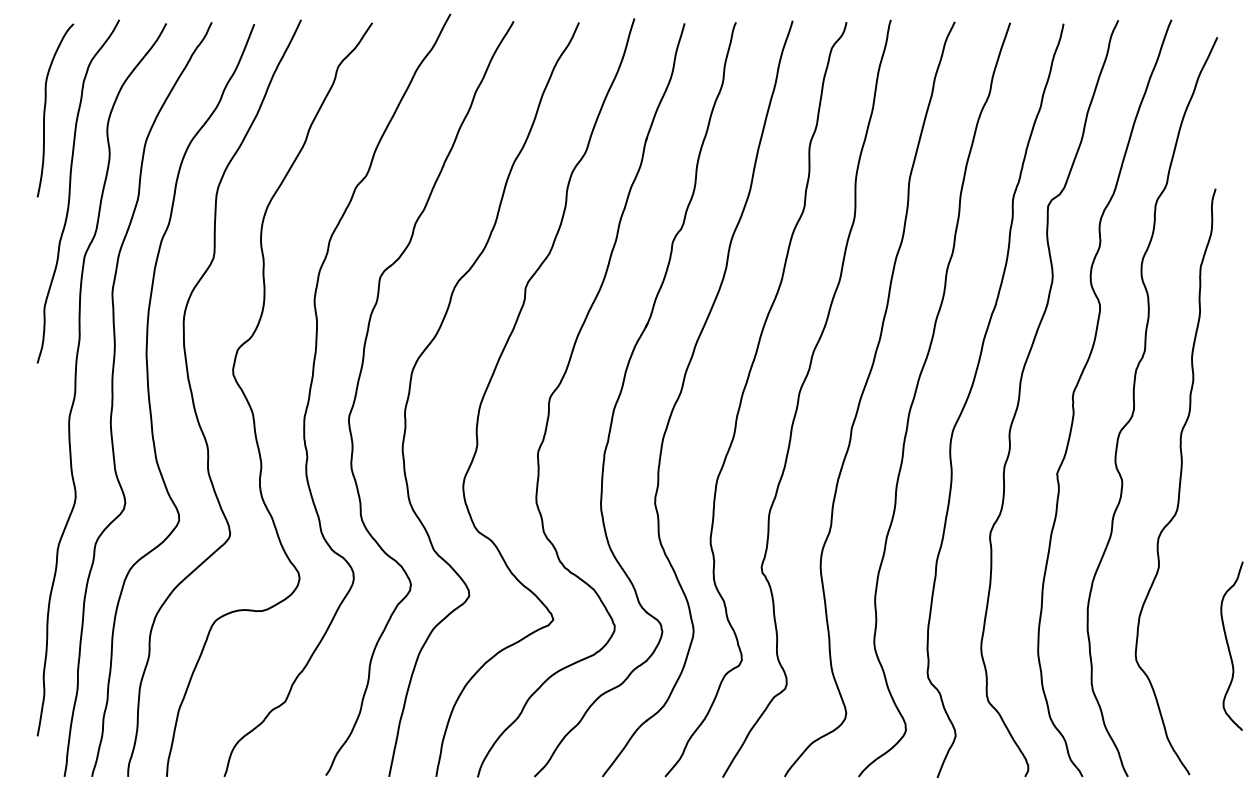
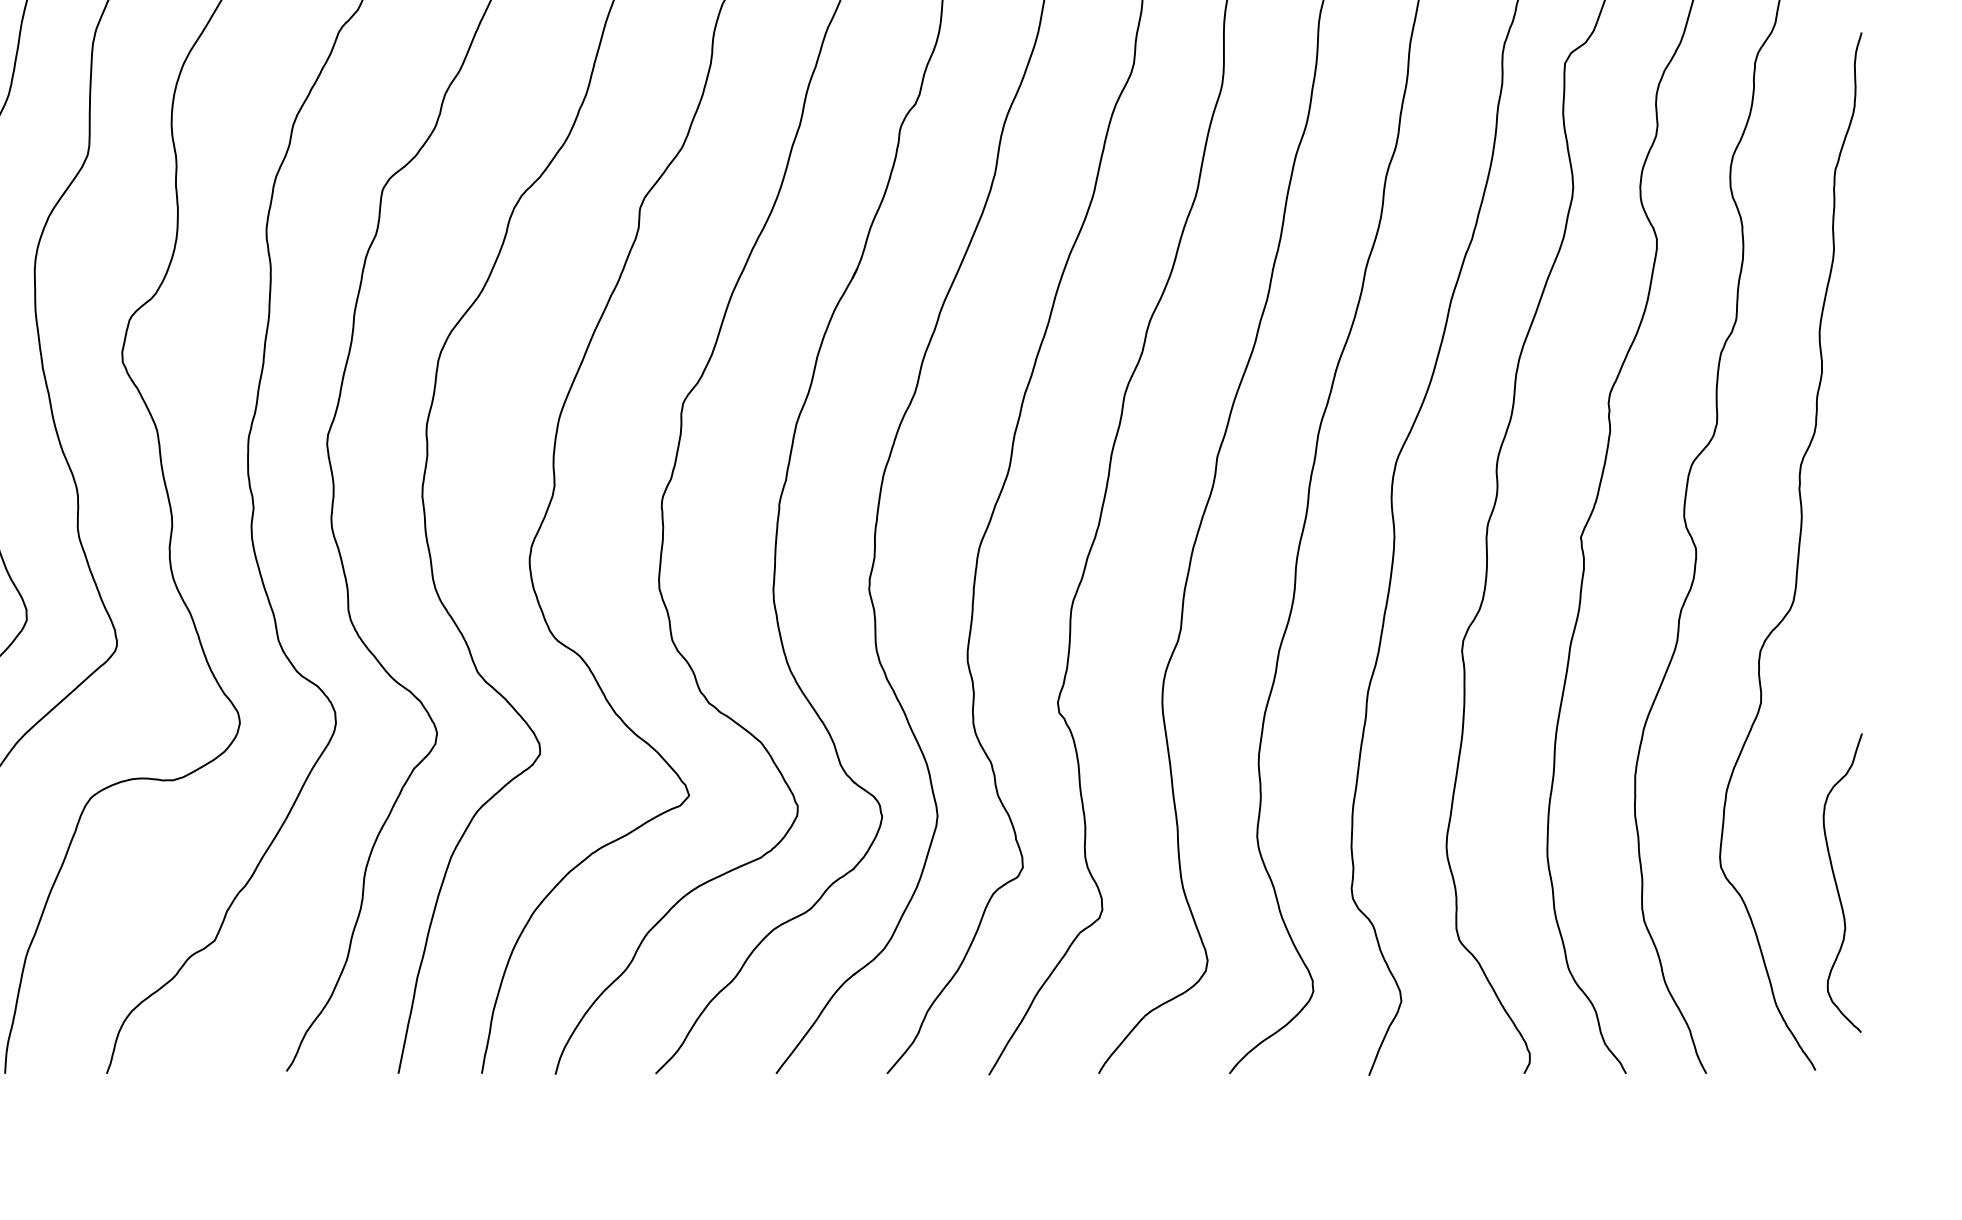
curve: (1229, 646) -> (1838, 883), moved

